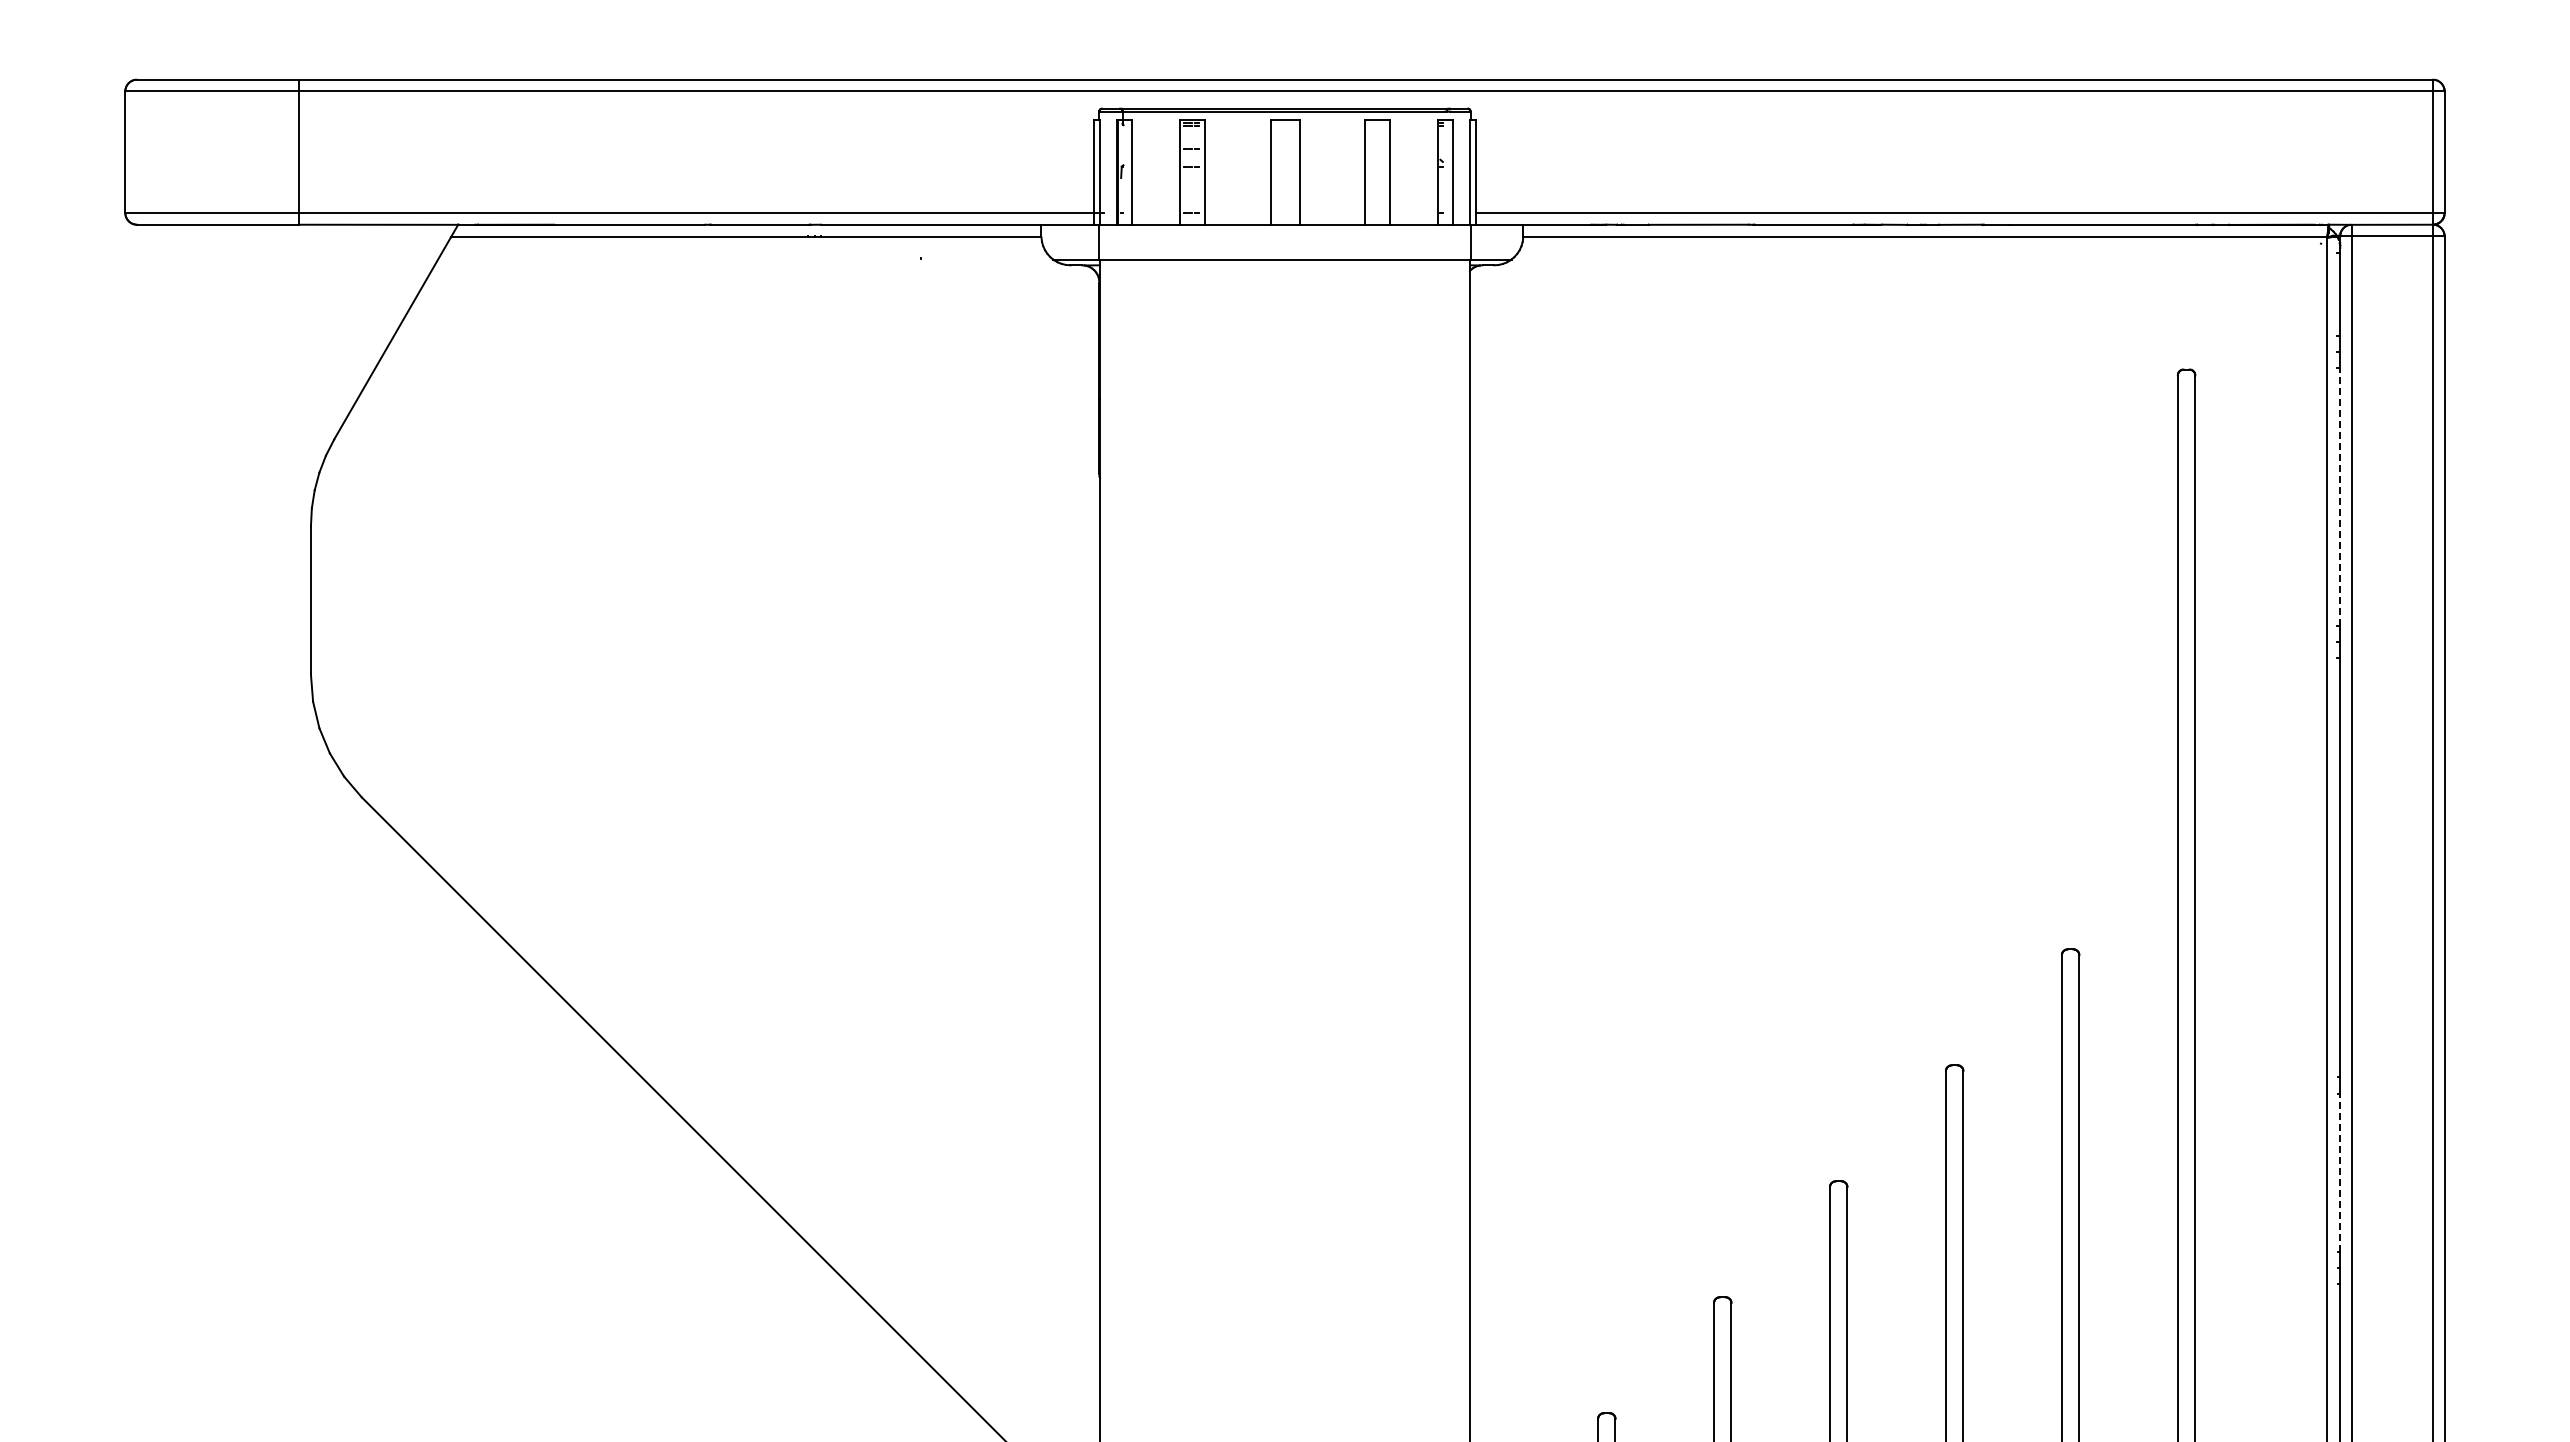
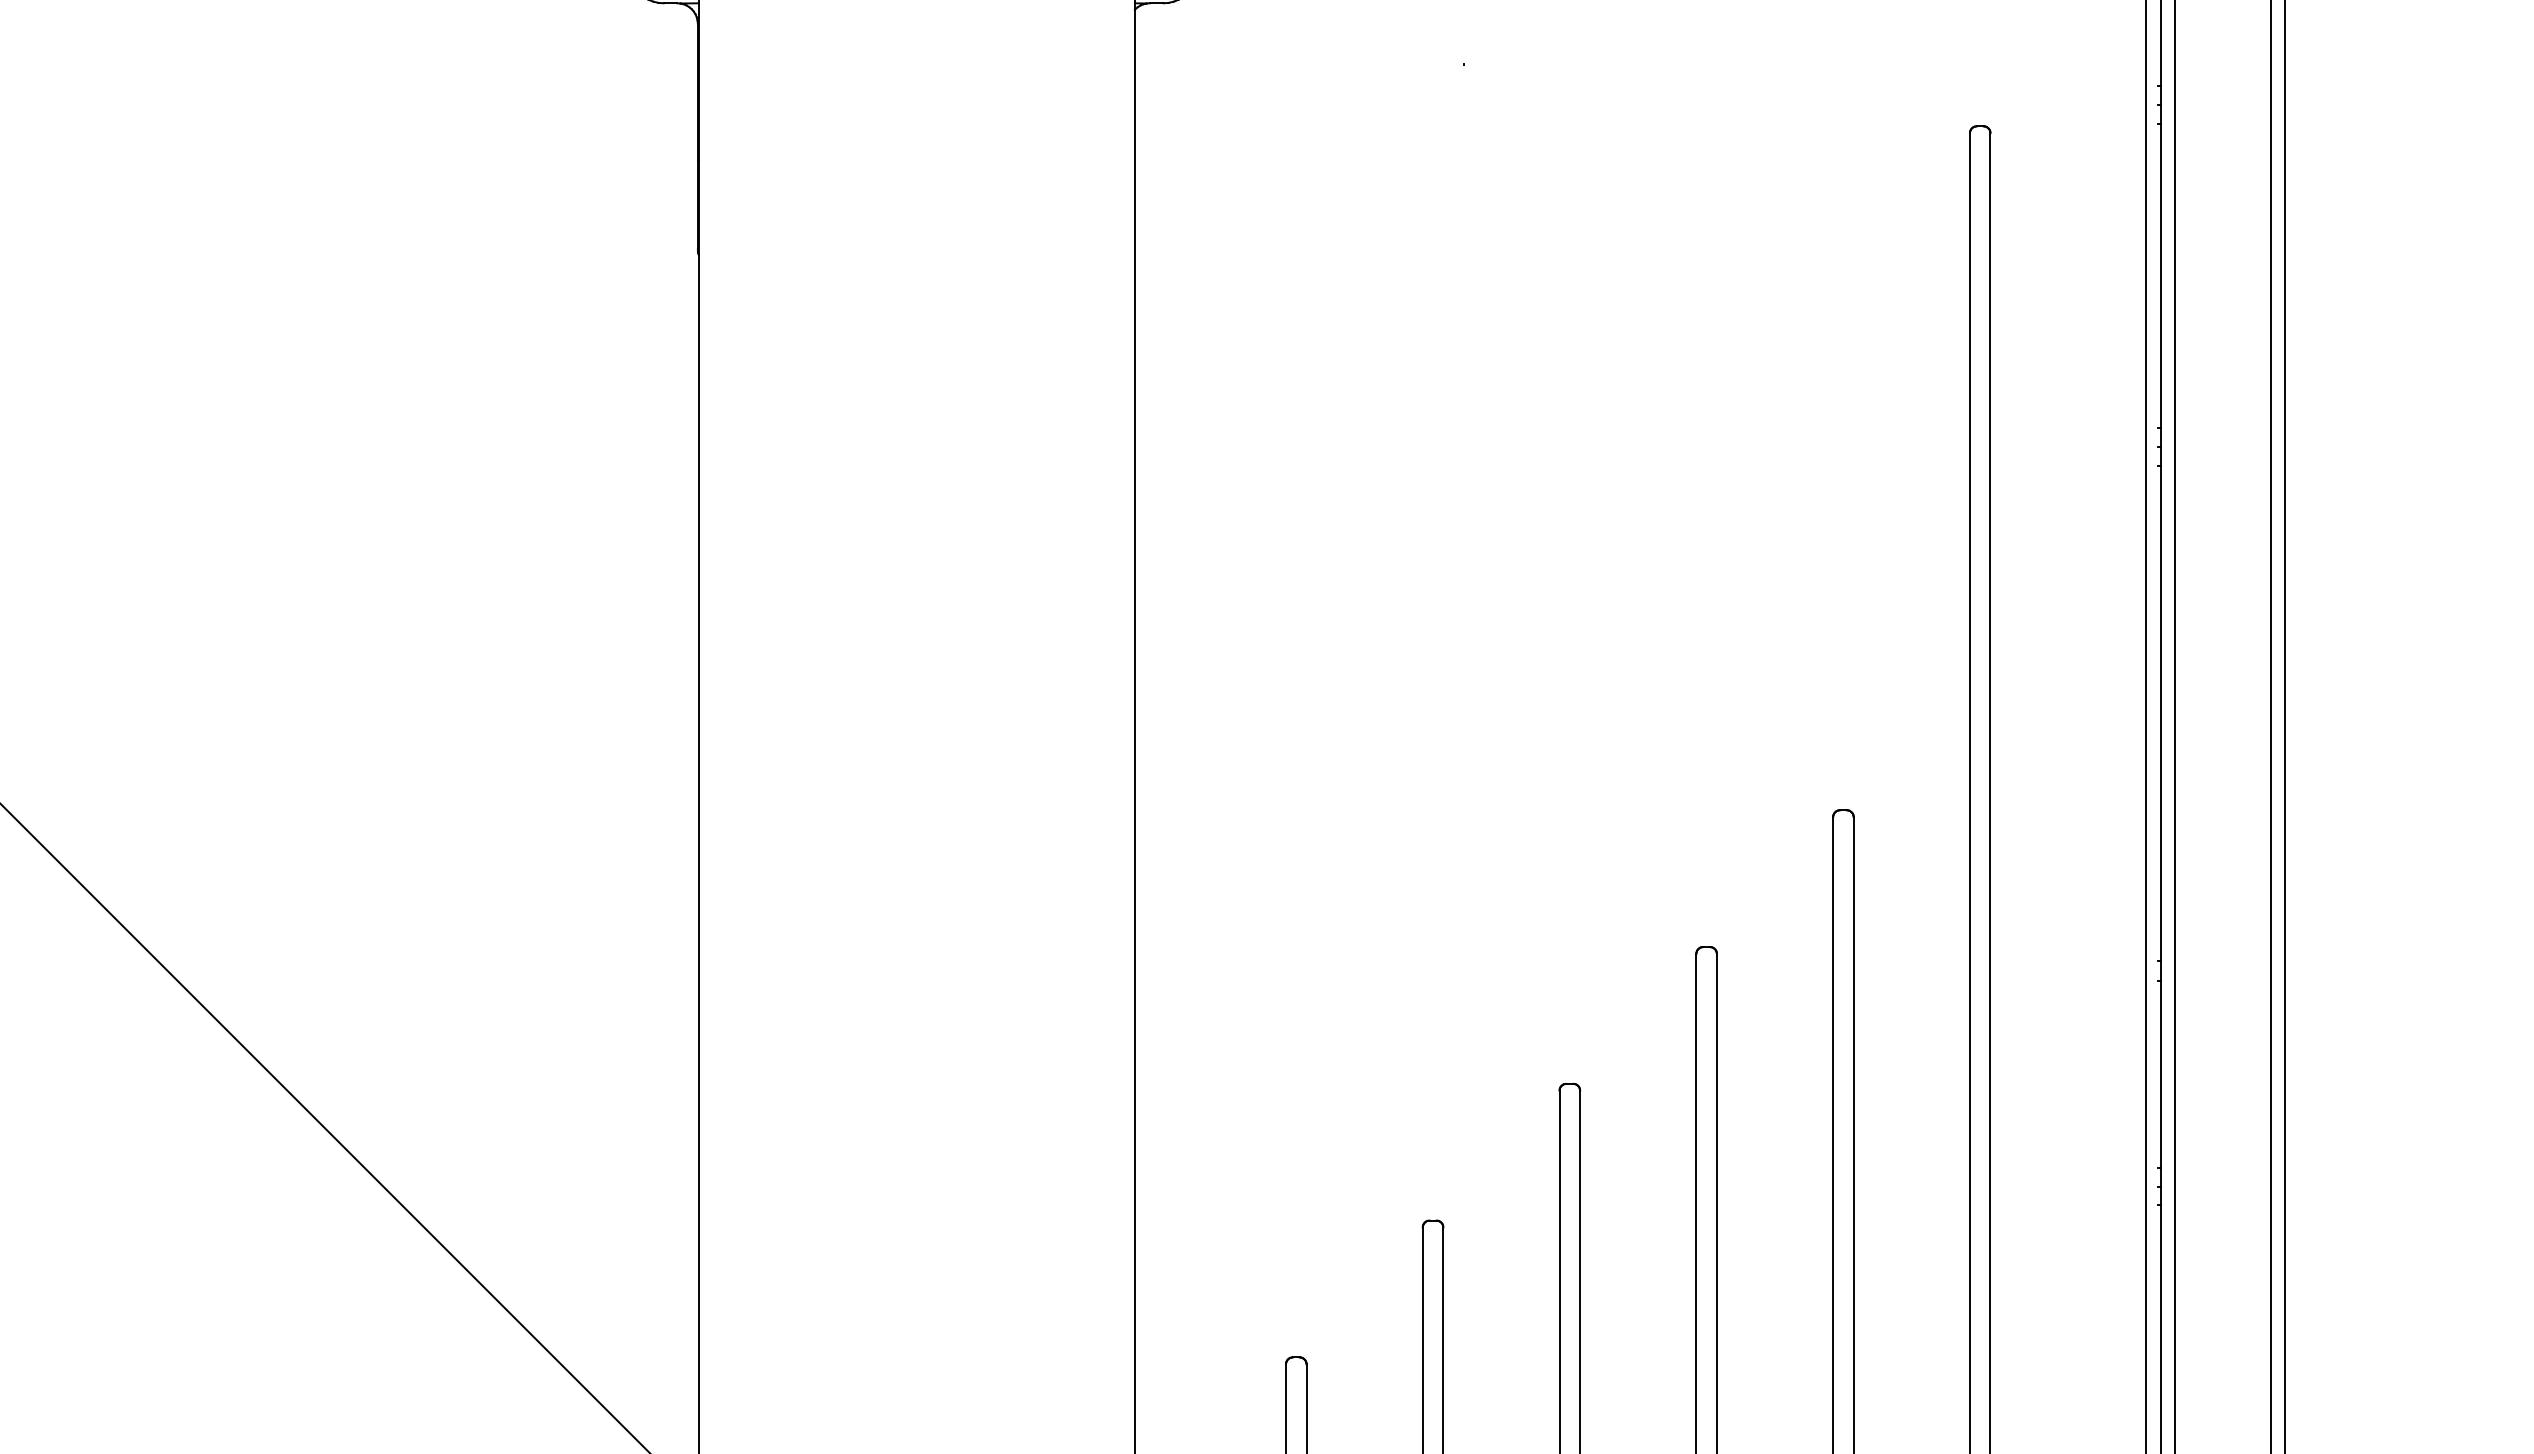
line: (2340, 496) -> (2161, 276), dashed -> solid
line: (2340, 1173) -> (2161, 1074), dashed -> solid

